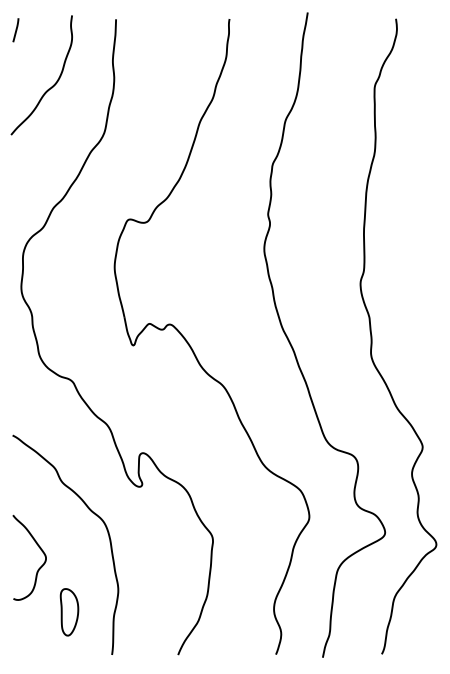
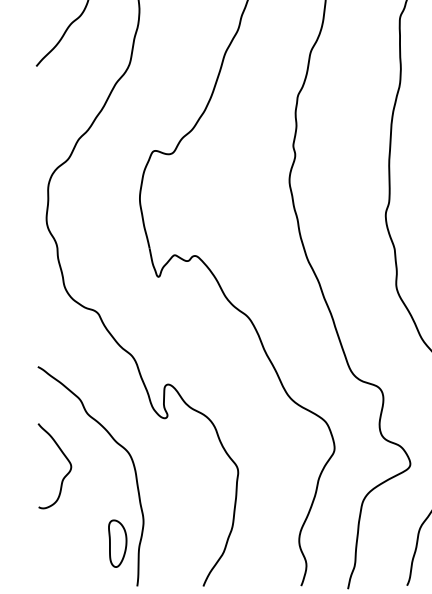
curve: (41, 551) -> (66, 459), moved
part: (69, 612) -> (117, 543), moved

